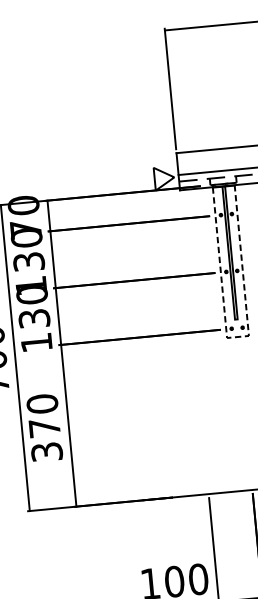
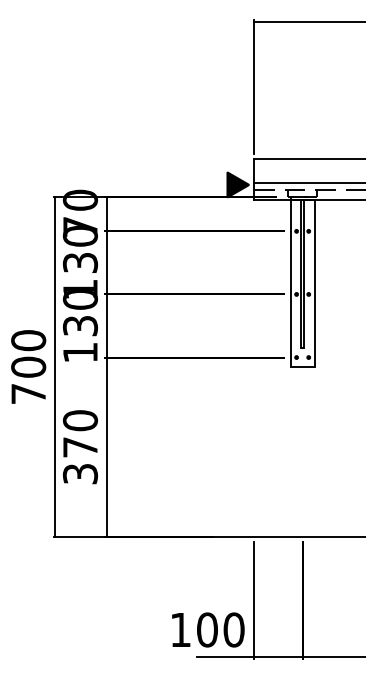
fill: (164, 177) -> (238, 184), added
line: (237, 337) -> (302, 367), dashed -> solid

